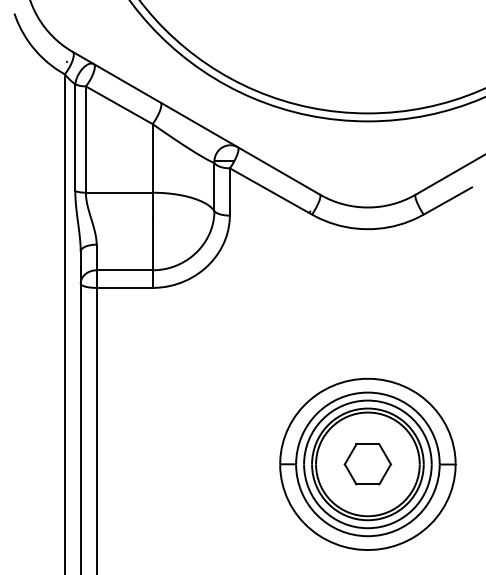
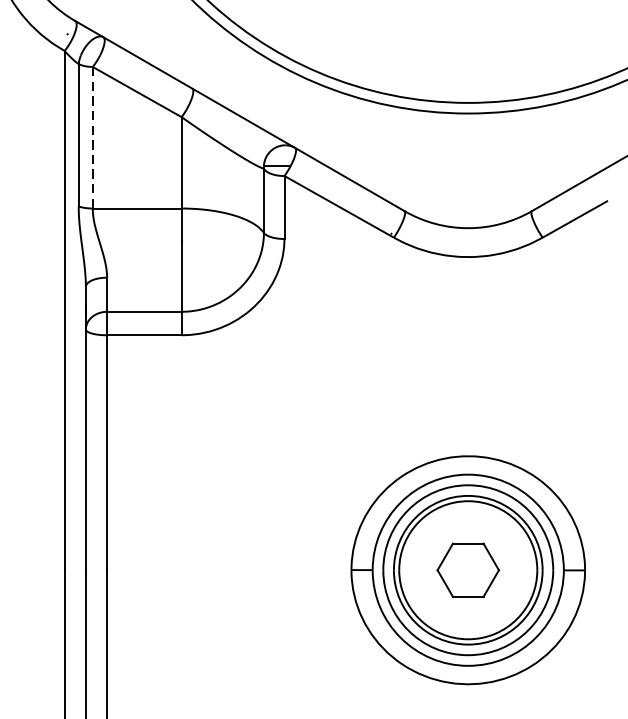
line: (85, 140) -> (92, 138), solid -> dashed

